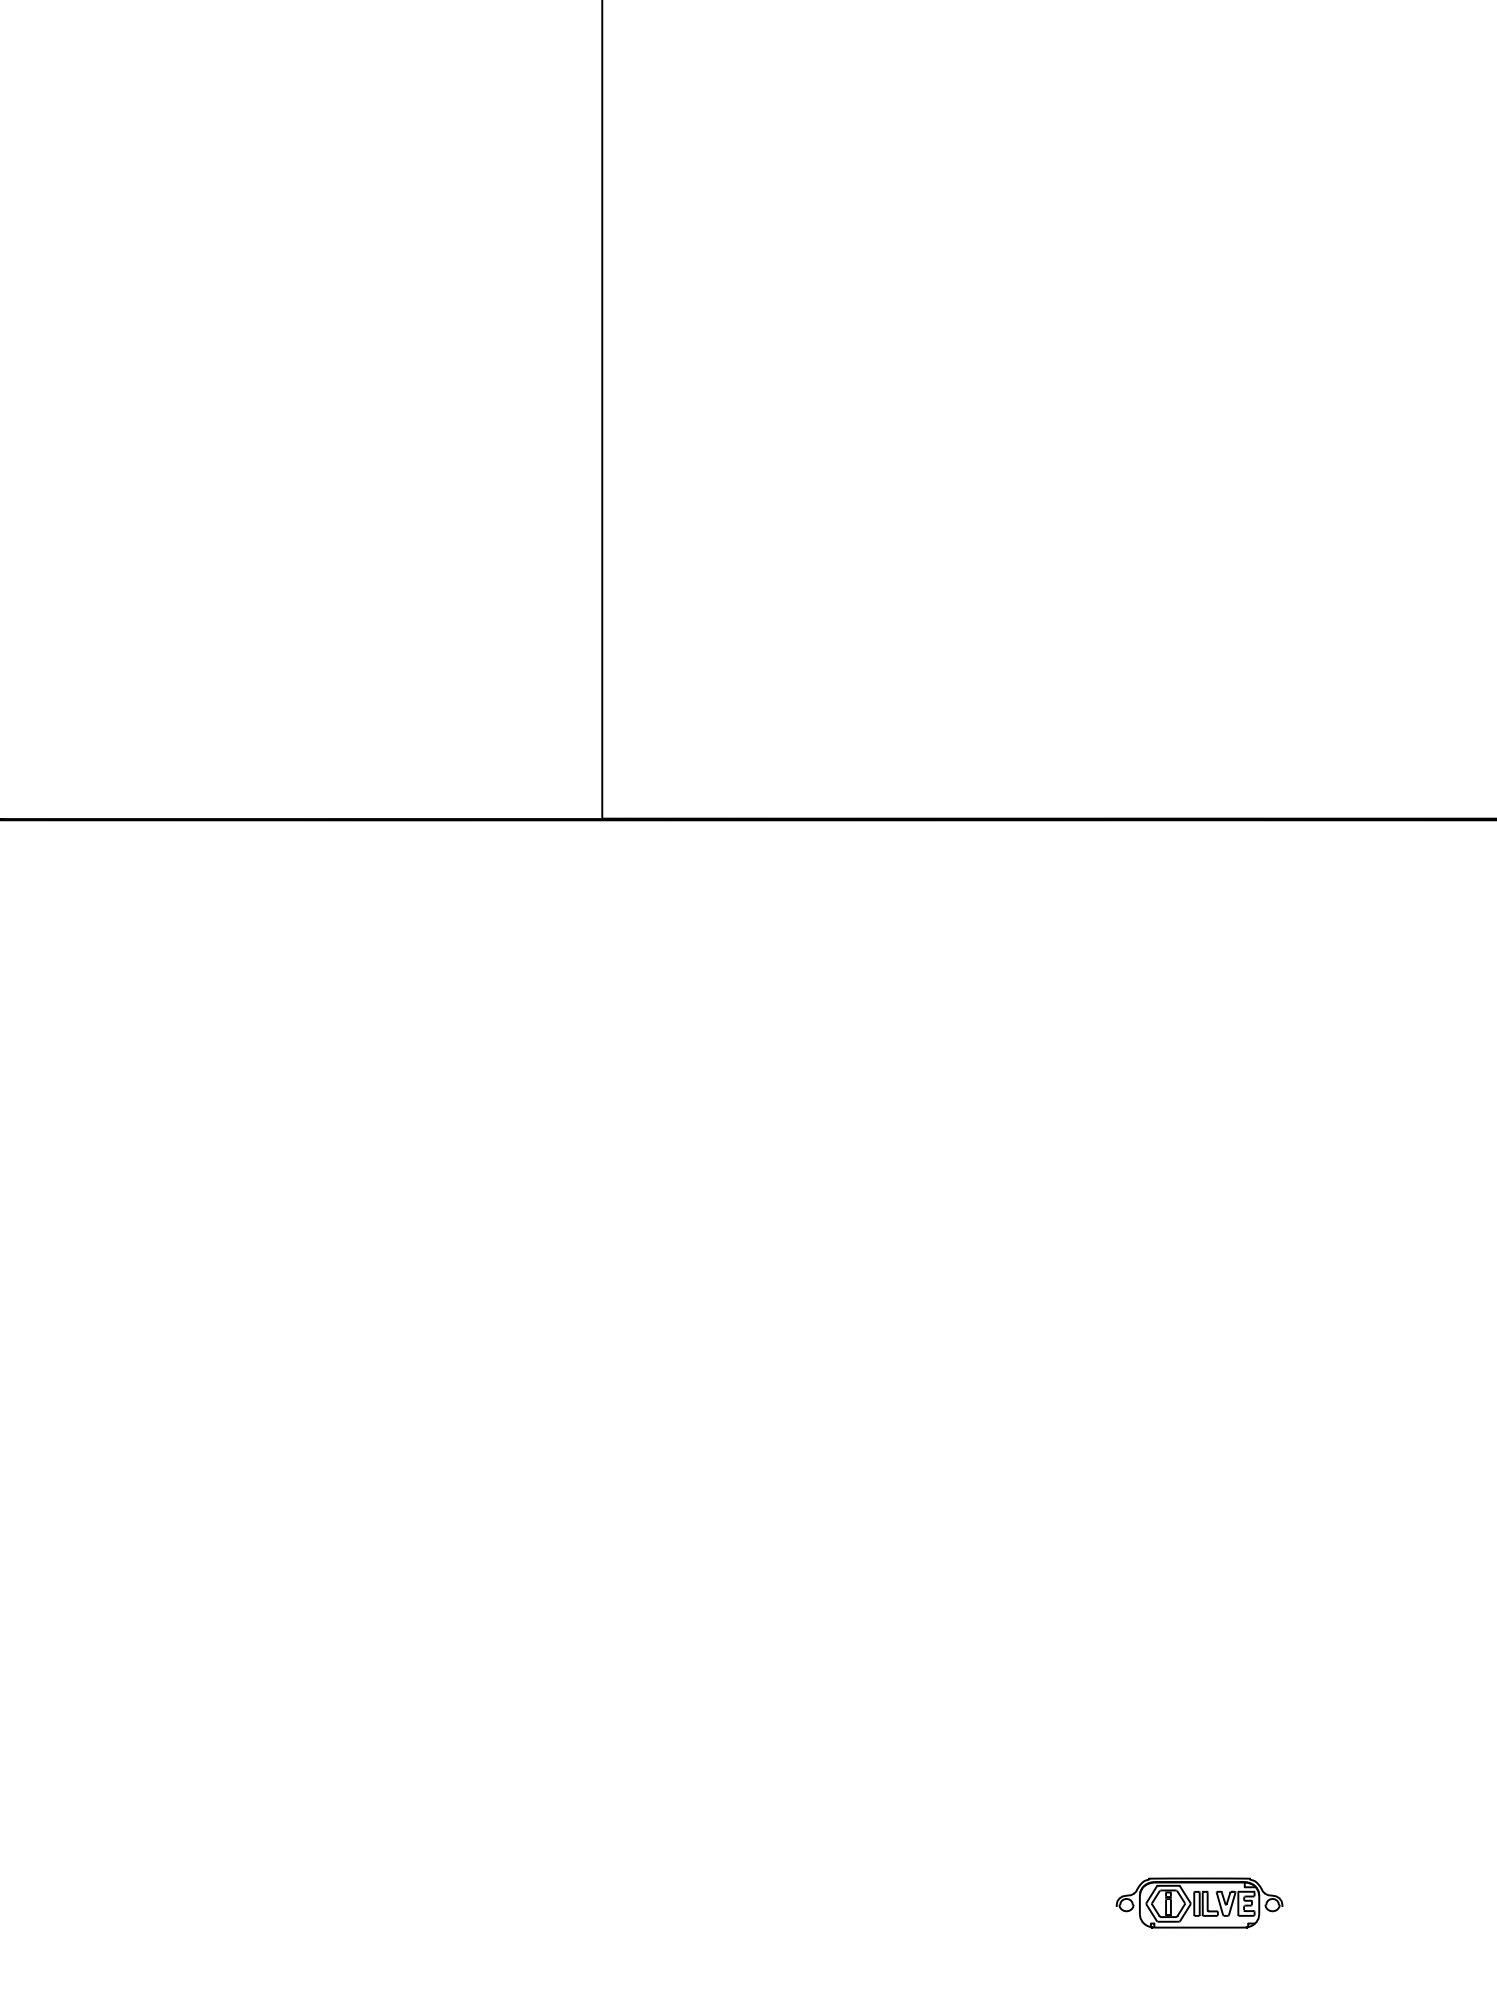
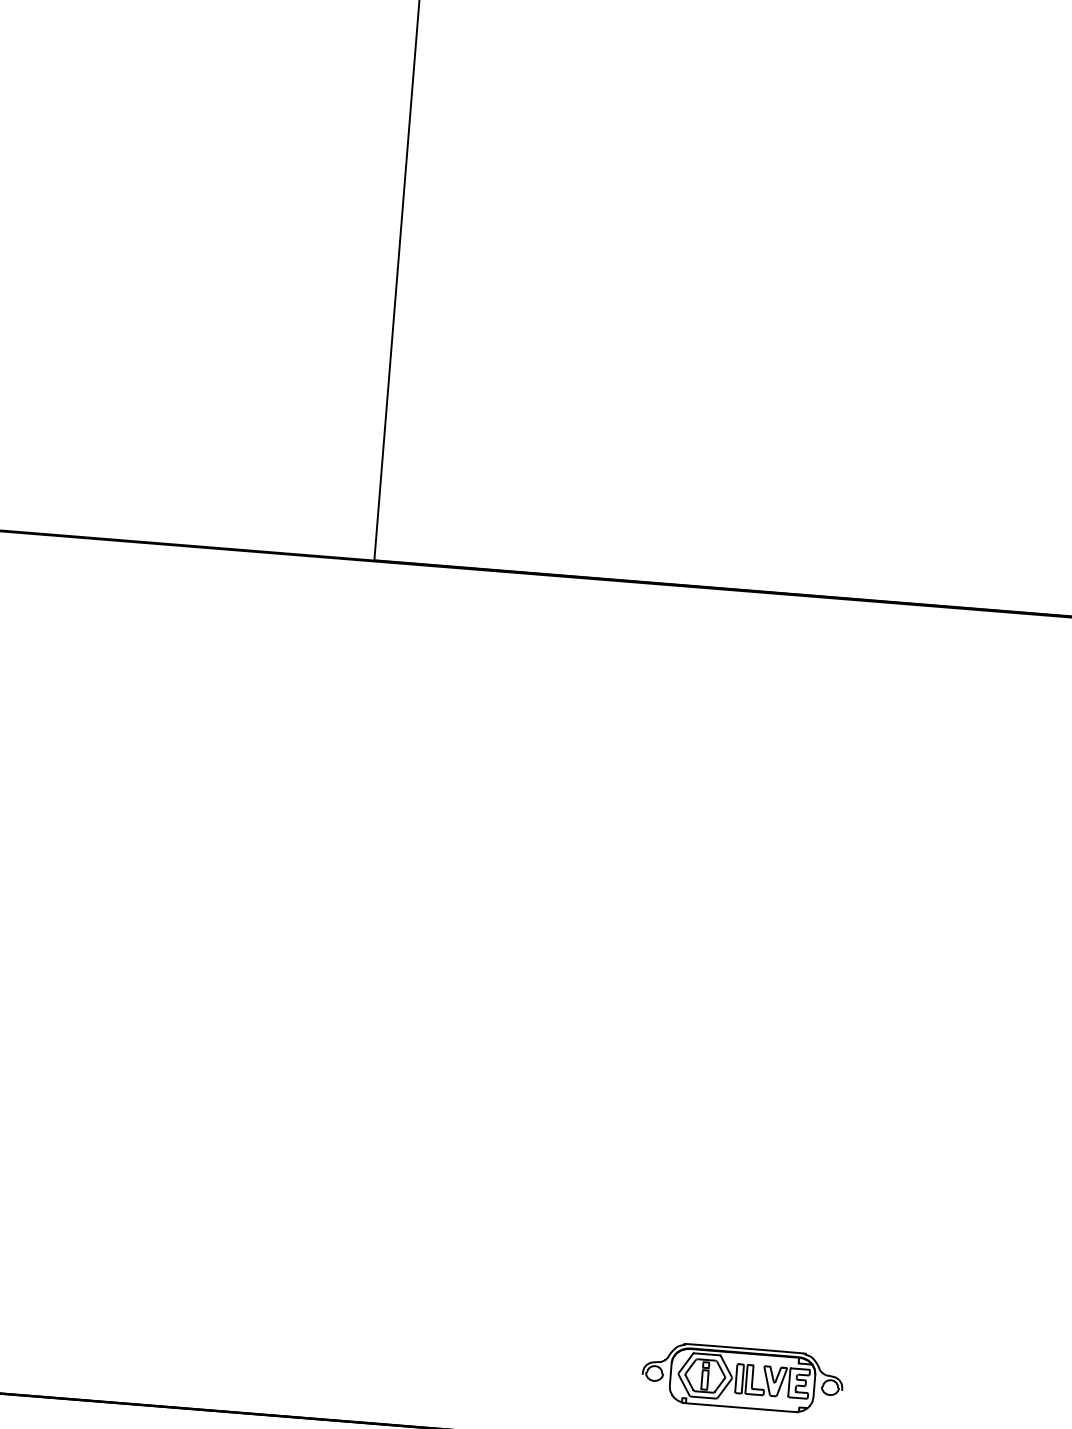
part: (1199, 1902) -> (742, 1377), size x1.67

